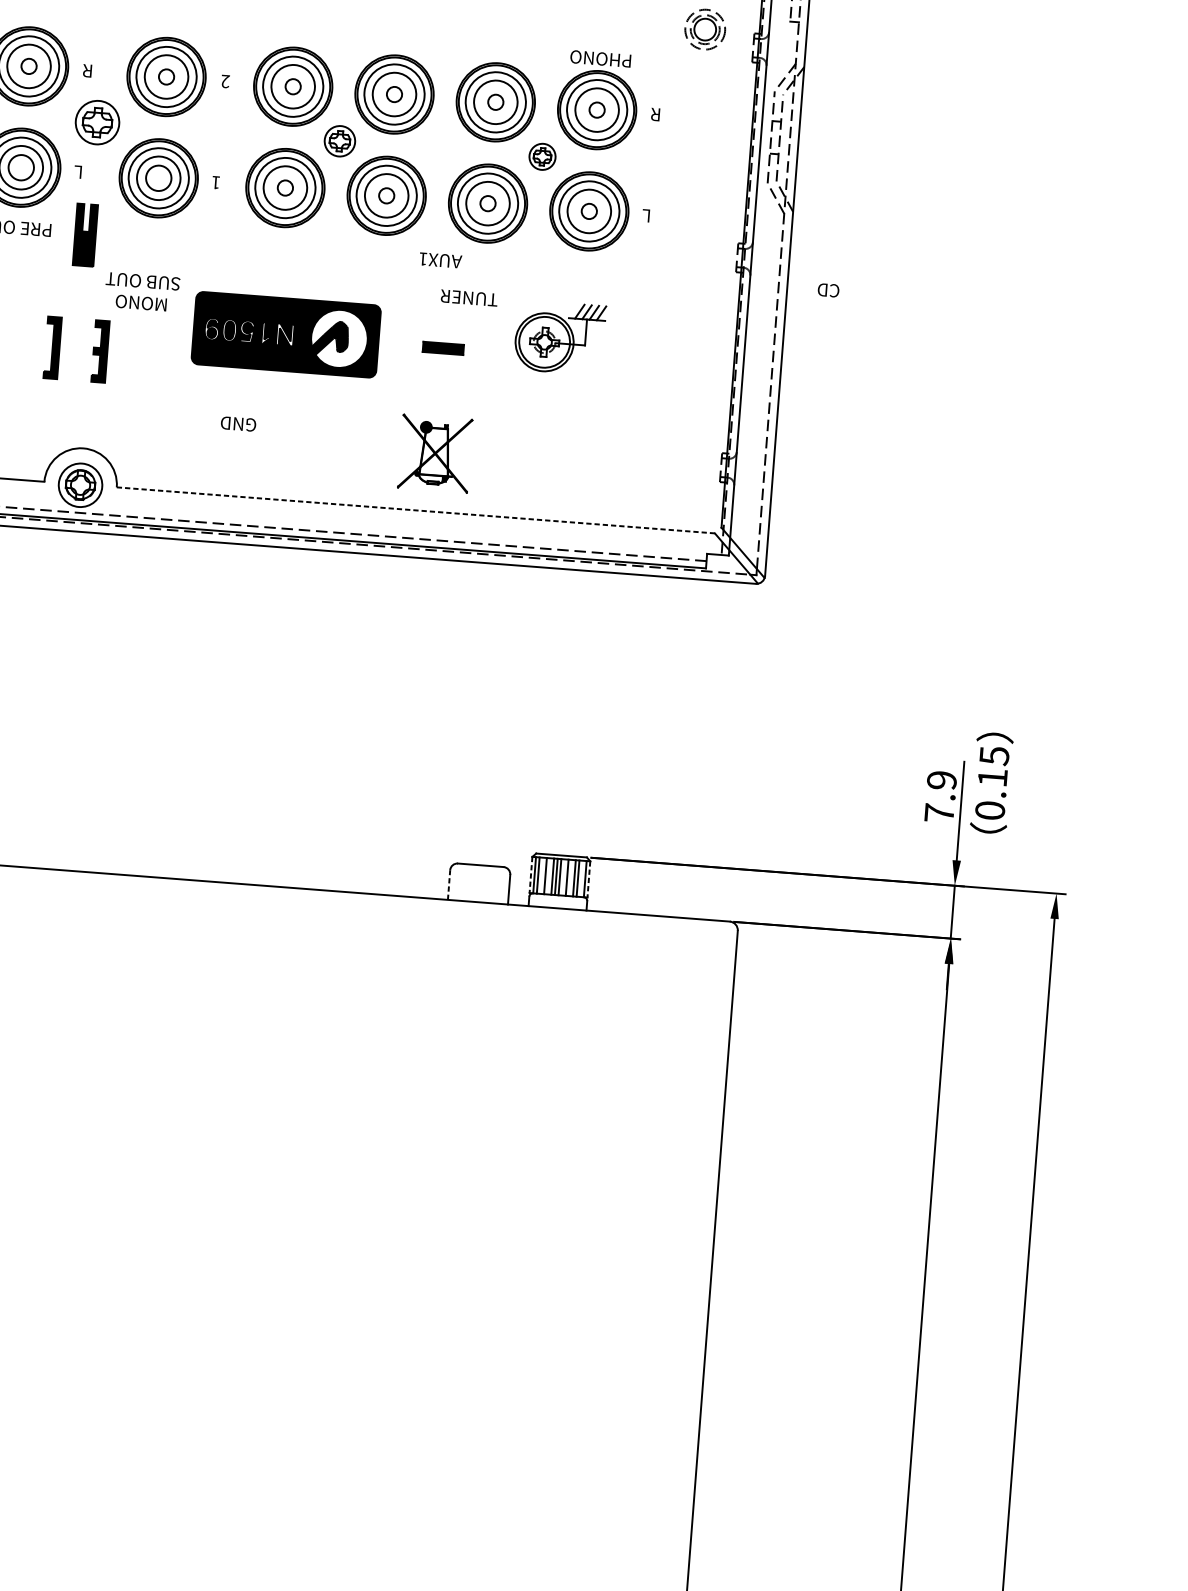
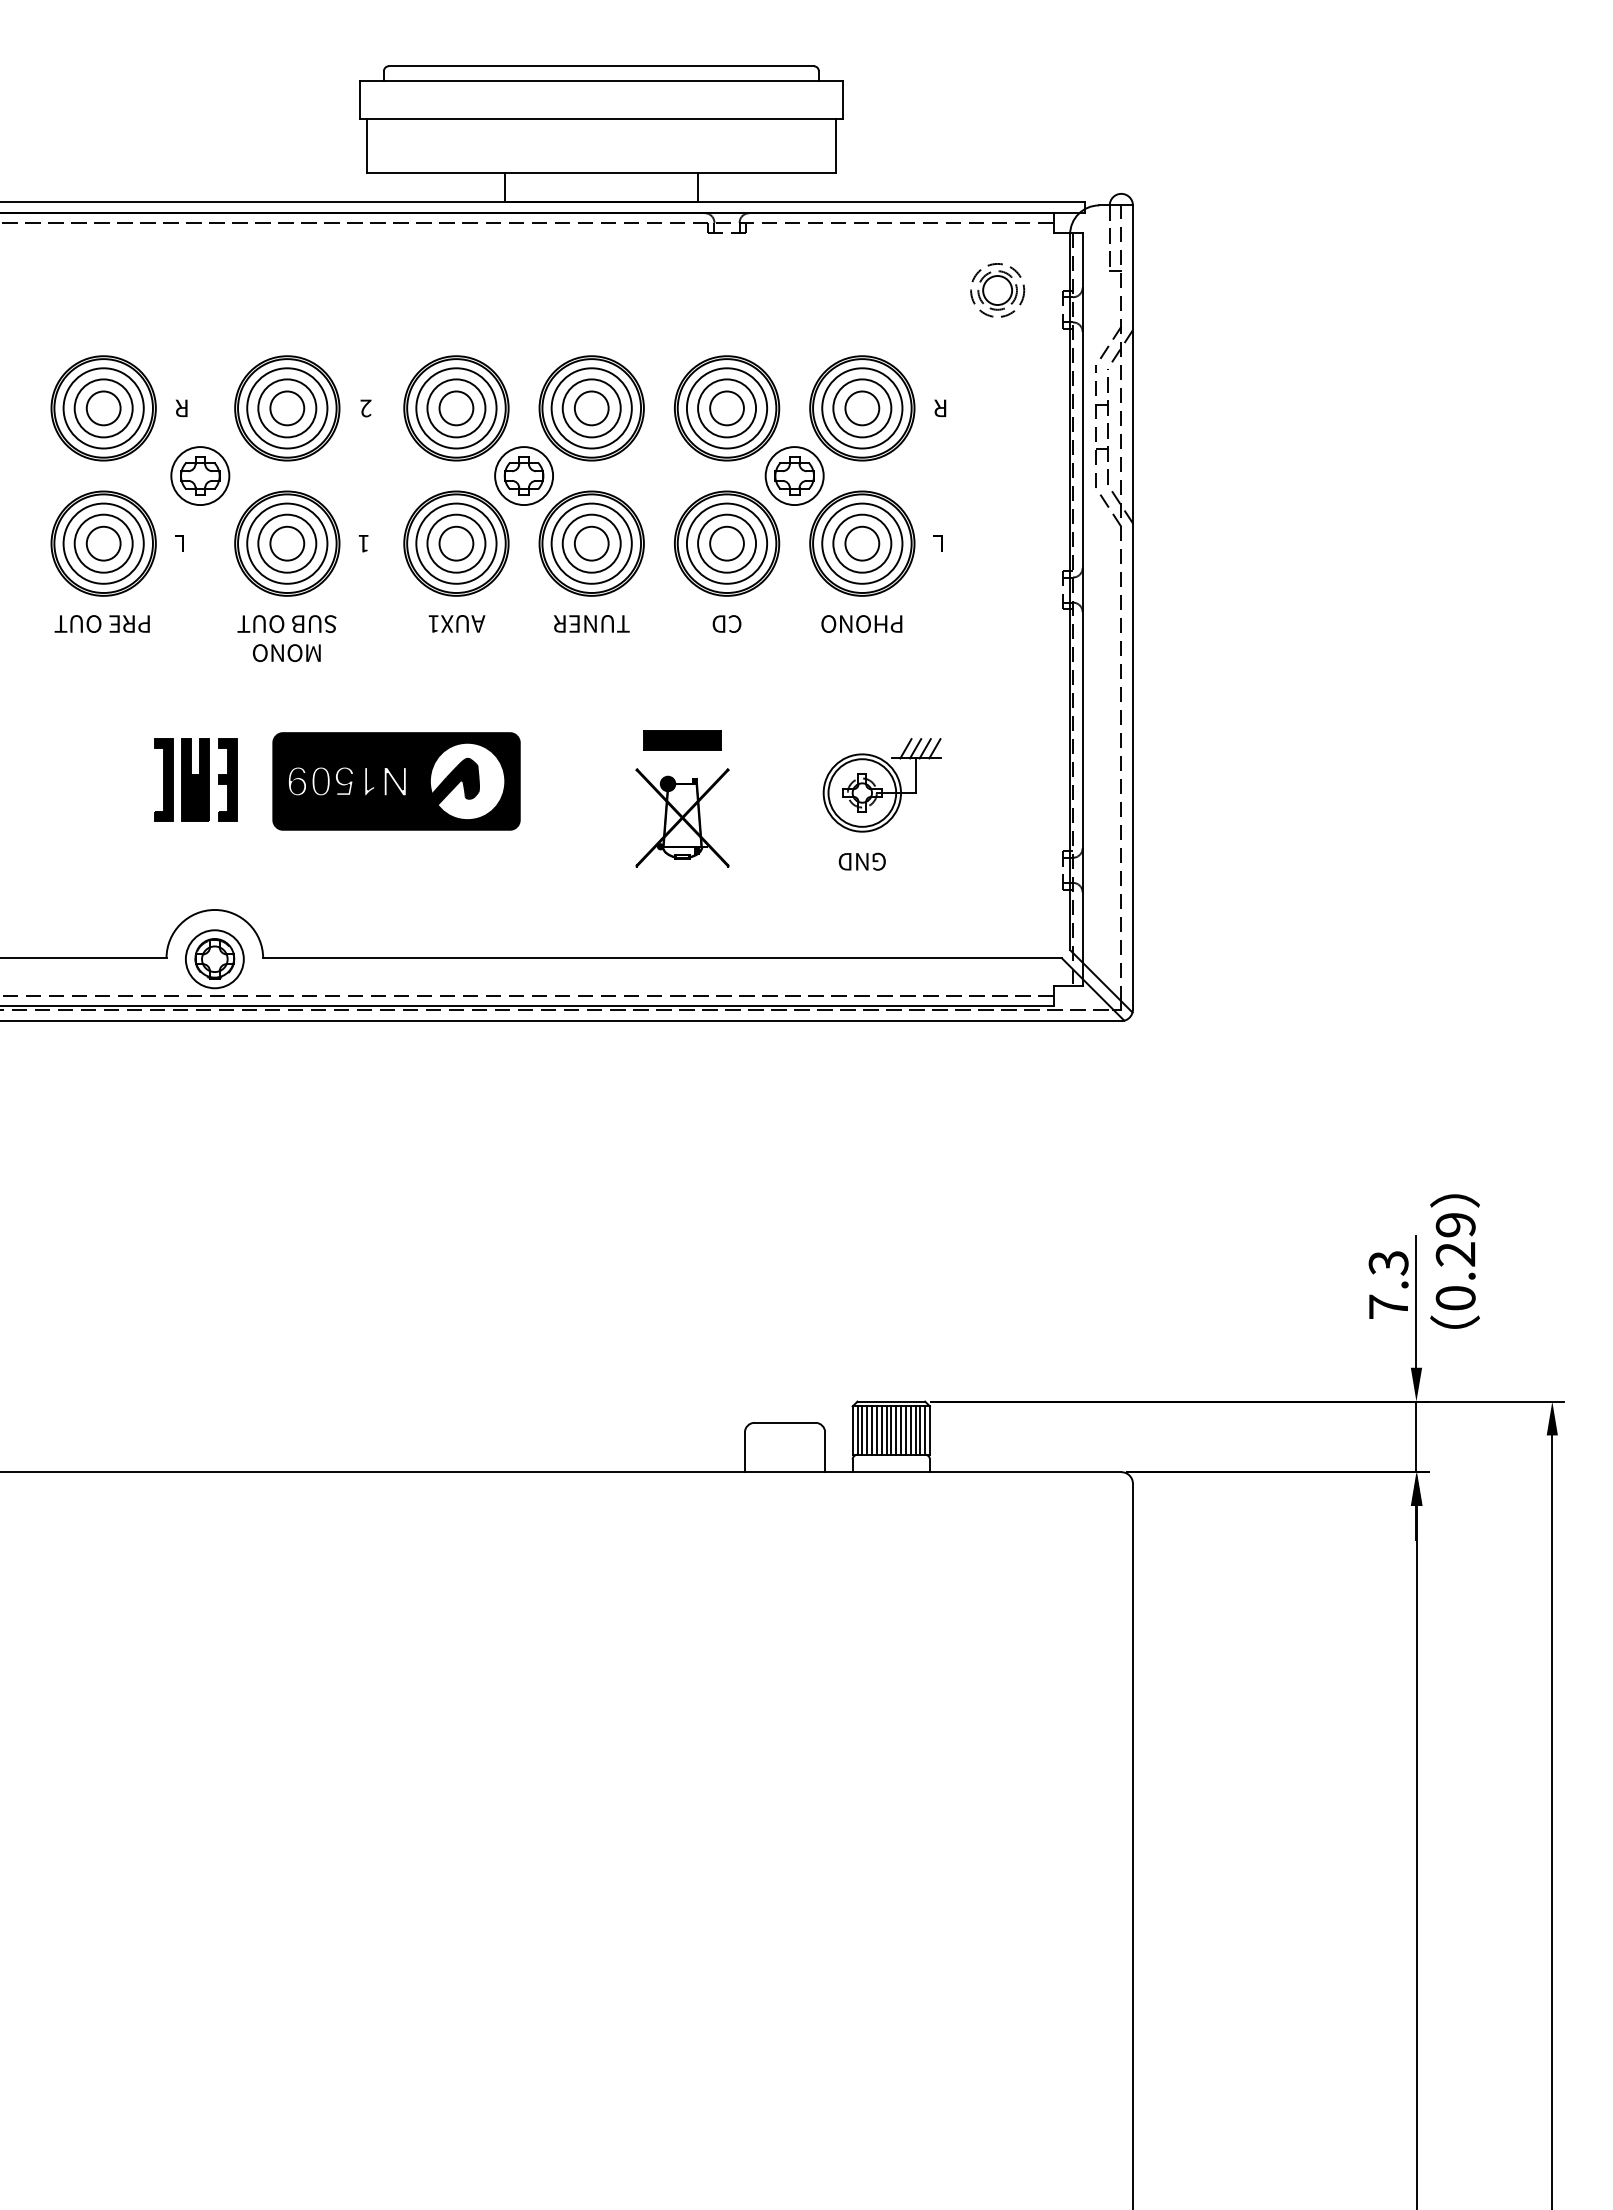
text: (600, 58) -> (861, 623), moved
circle: (28, 66) -> (103, 408), size x1.67
circle: (166, 77) -> (287, 408), size x1.67
circle: (293, 86) -> (456, 408), size x1.67
circle: (394, 94) -> (591, 408), size x1.67
circle: (495, 102) -> (726, 408), size x1.67
circle: (597, 110) -> (862, 408), size x1.67
part: (339, 140) -> (523, 475), size x1.43
part: (542, 156) -> (794, 475), size x1.67
circle: (285, 187) -> (456, 543), size x1.67
circle: (386, 195) -> (591, 543), size x1.67
circle: (487, 203) -> (726, 543), size x1.67
circle: (589, 211) -> (862, 543), size x1.67
part: (85, 235) -> (195, 779), moved
text: (440, 260) -> (456, 623), moved
text: (828, 289) -> (726, 623), moved
text: (141, 292) -> (286, 638), moved
text: (469, 297) -> (591, 623), moved
part: (286, 334) -> (396, 781), moved
part: (559, 337) -> (881, 785), moved
part: (443, 348) -> (682, 740), size x1.43
text: (237, 423) -> (861, 861), moved
part: (435, 453) -> (682, 817), moved
line: (416, 510) -> (663, 958), dashed -> solid
text: (993, 766) -> (1455, 1239), 0.15 -> 0.29
text: (941, 780) -> (1388, 1263), 7.9 -> 7.3
line: (530, 875) -> (852, 1431), dashed -> solid
line: (542, 875) -> (867, 1430), added
line: (548, 876) -> (876, 1430), added
line: (563, 877) -> (896, 1430), added
line: (570, 877) -> (905, 1430), added
line: (581, 878) -> (920, 1430), added
line: (589, 880) -> (930, 1431), dashed -> solid
line: (448, 885) -> (744, 1452), dashed -> solid

